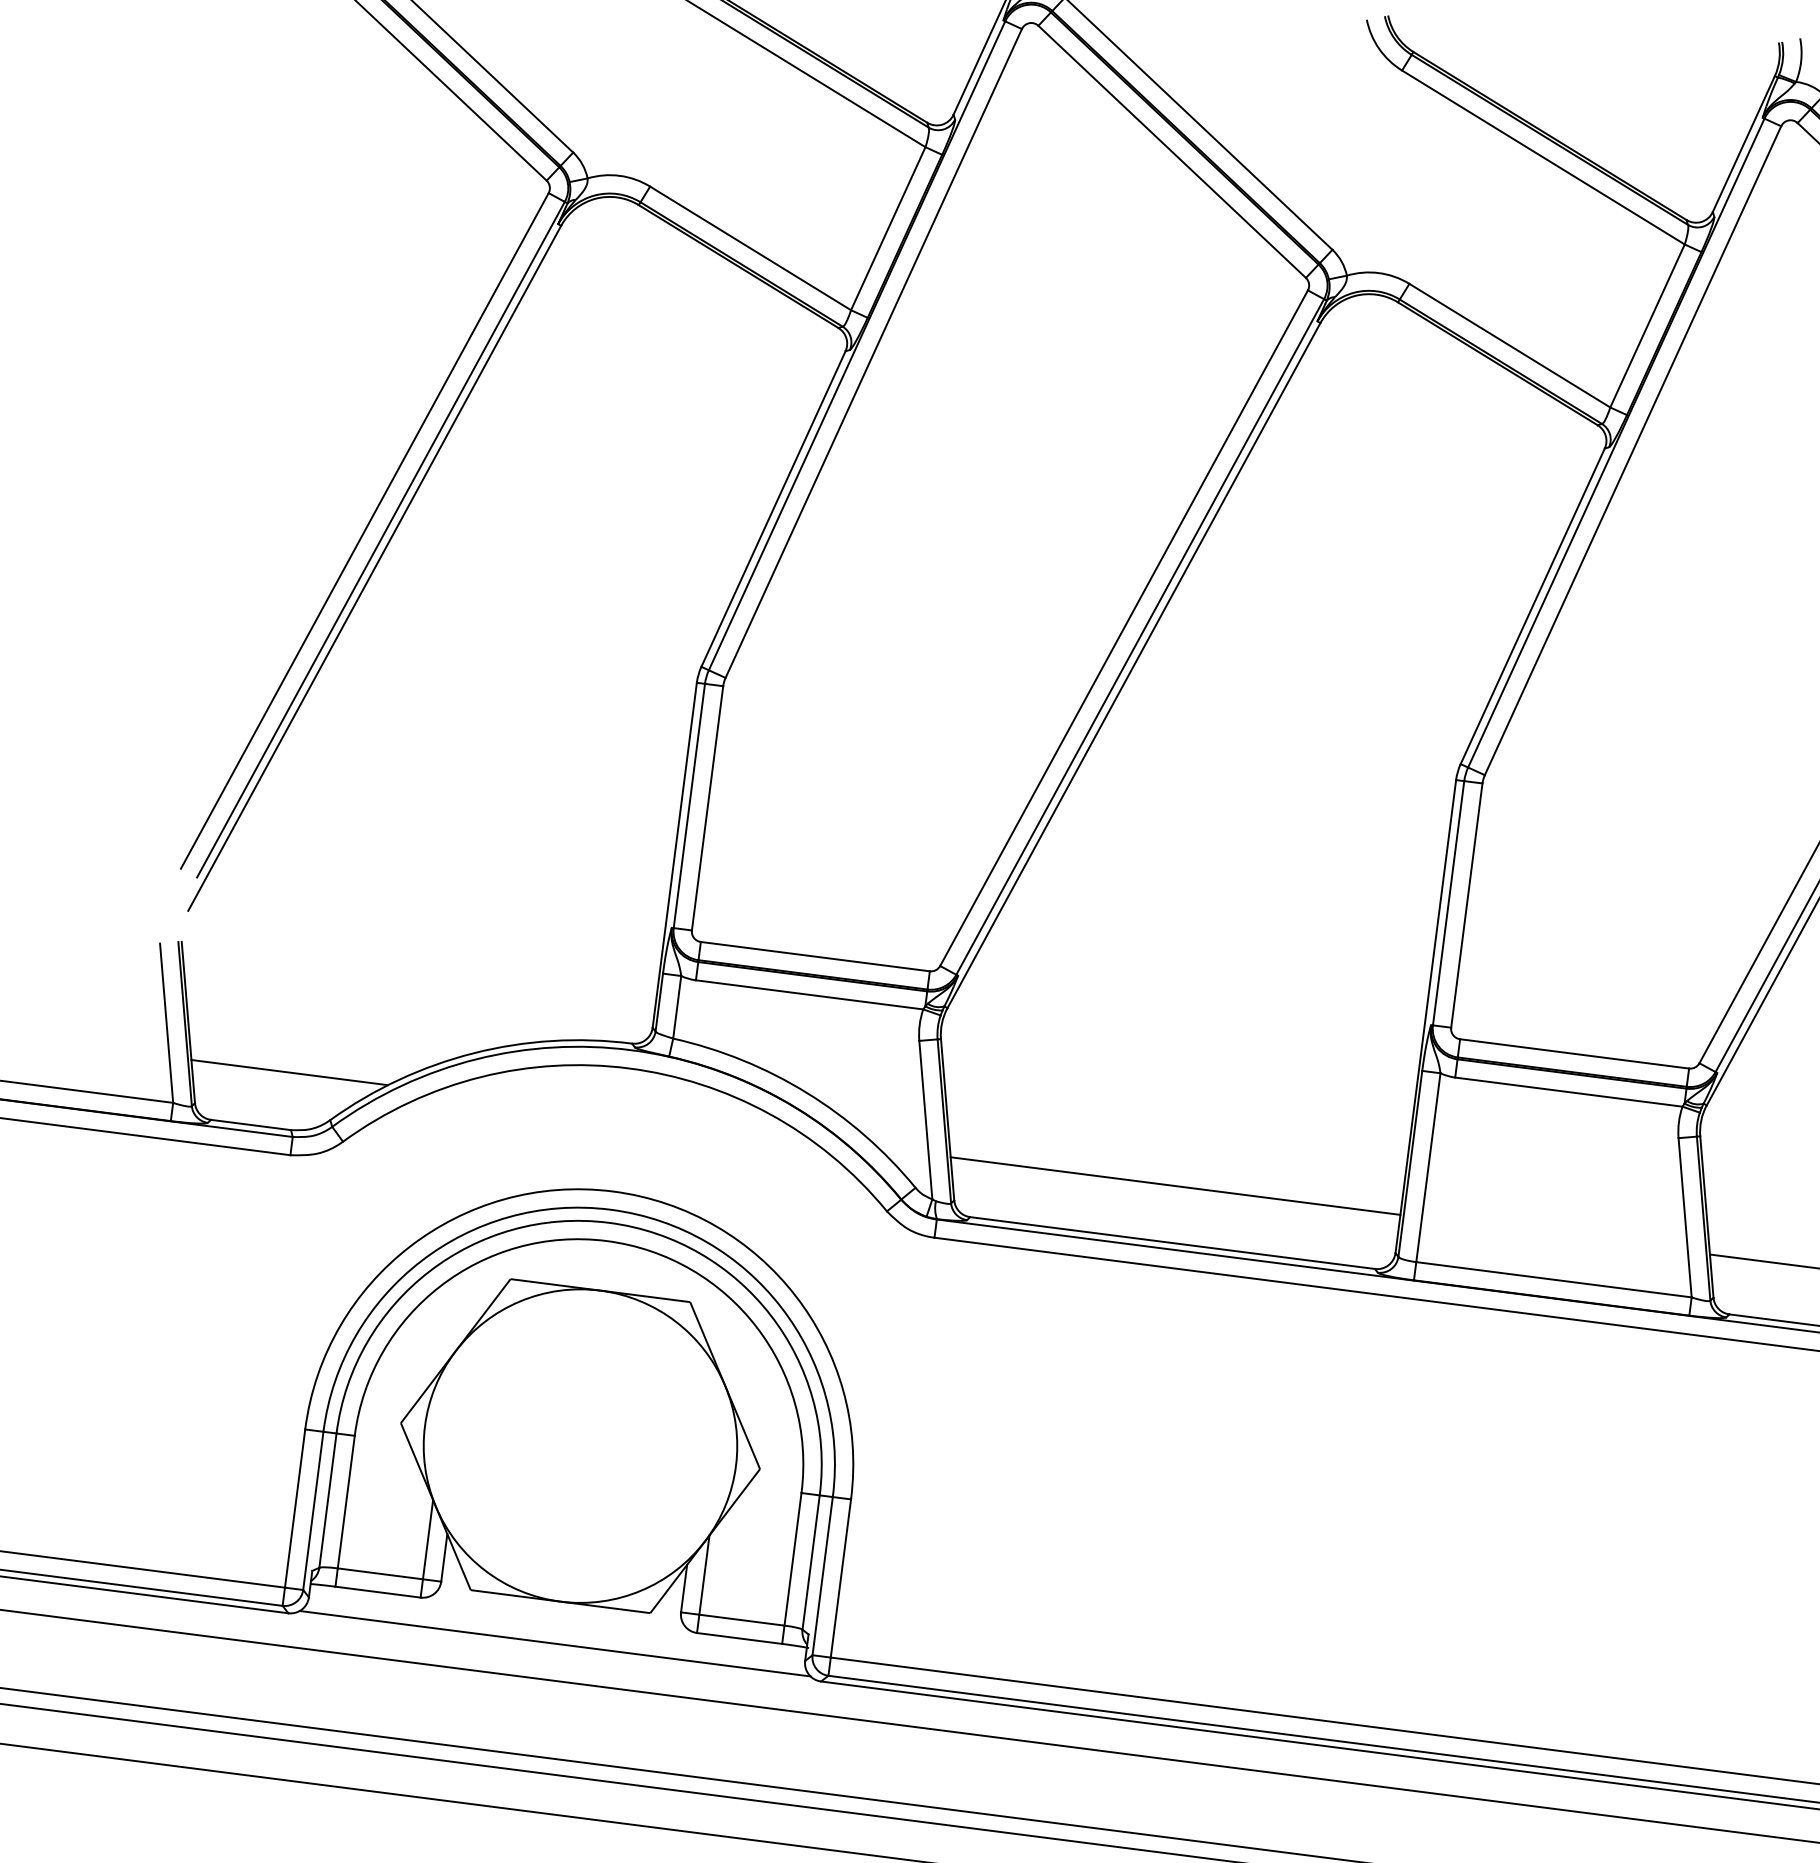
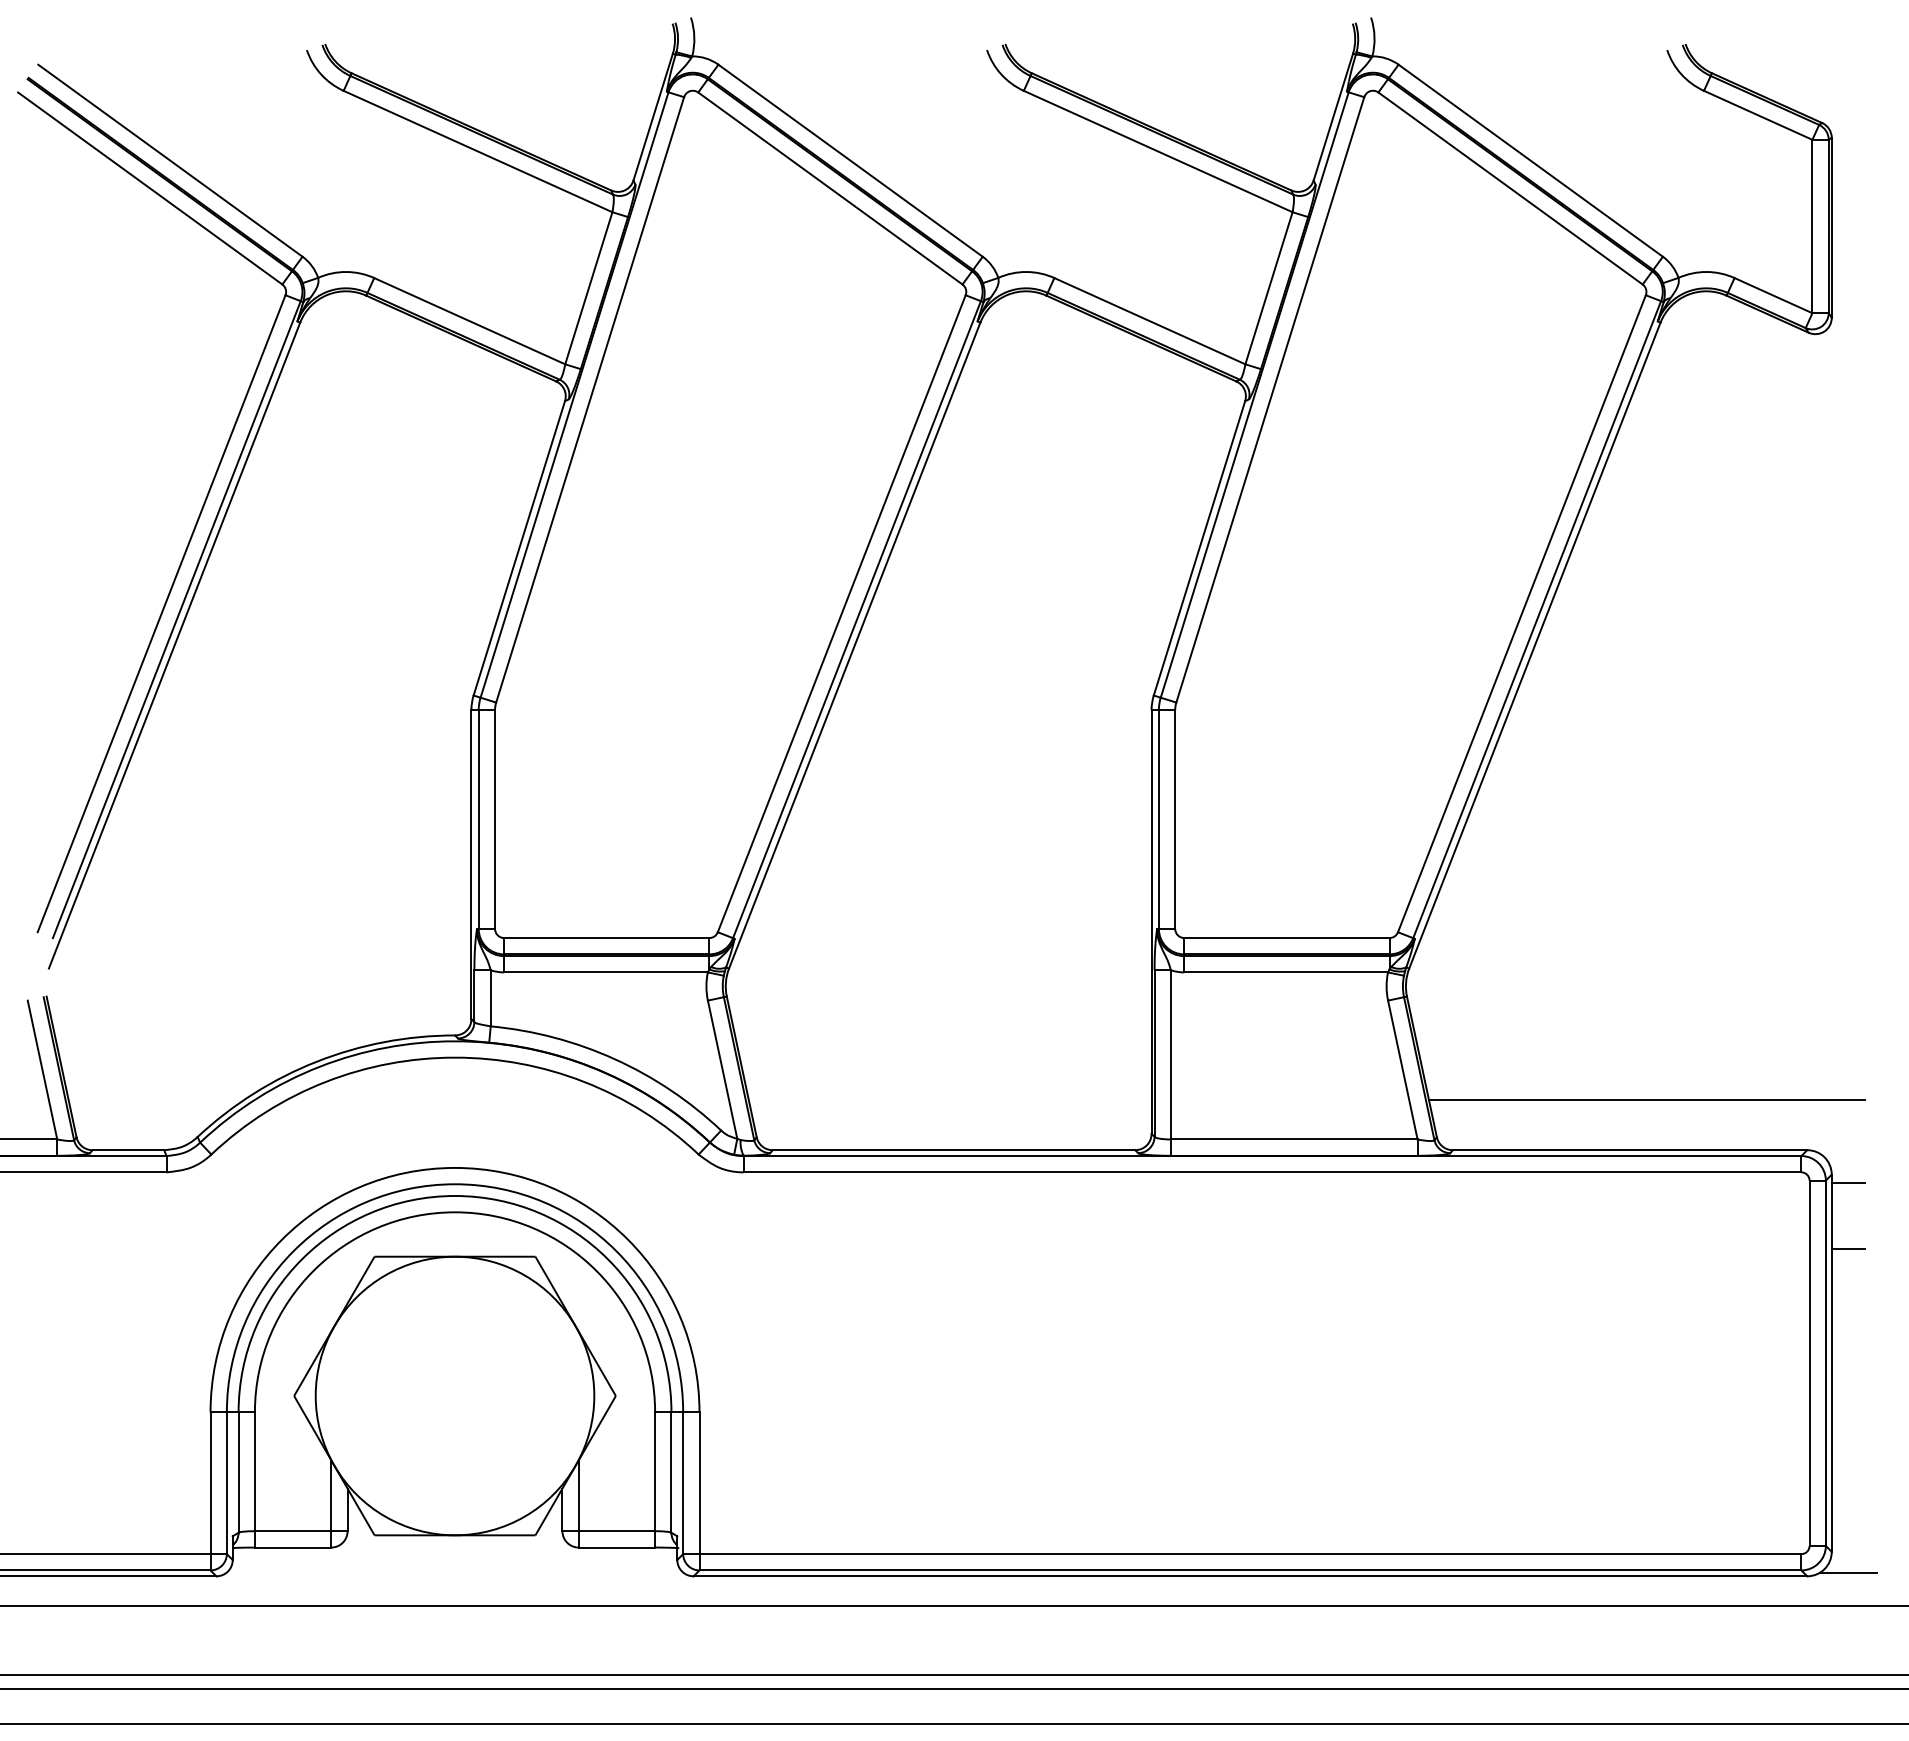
line: (289, 1072) -> (156, 1099), removed
line: (1174, 1185) -> (949, 1099), removed
line: (554, 1644) -> (454, 1573), removed

